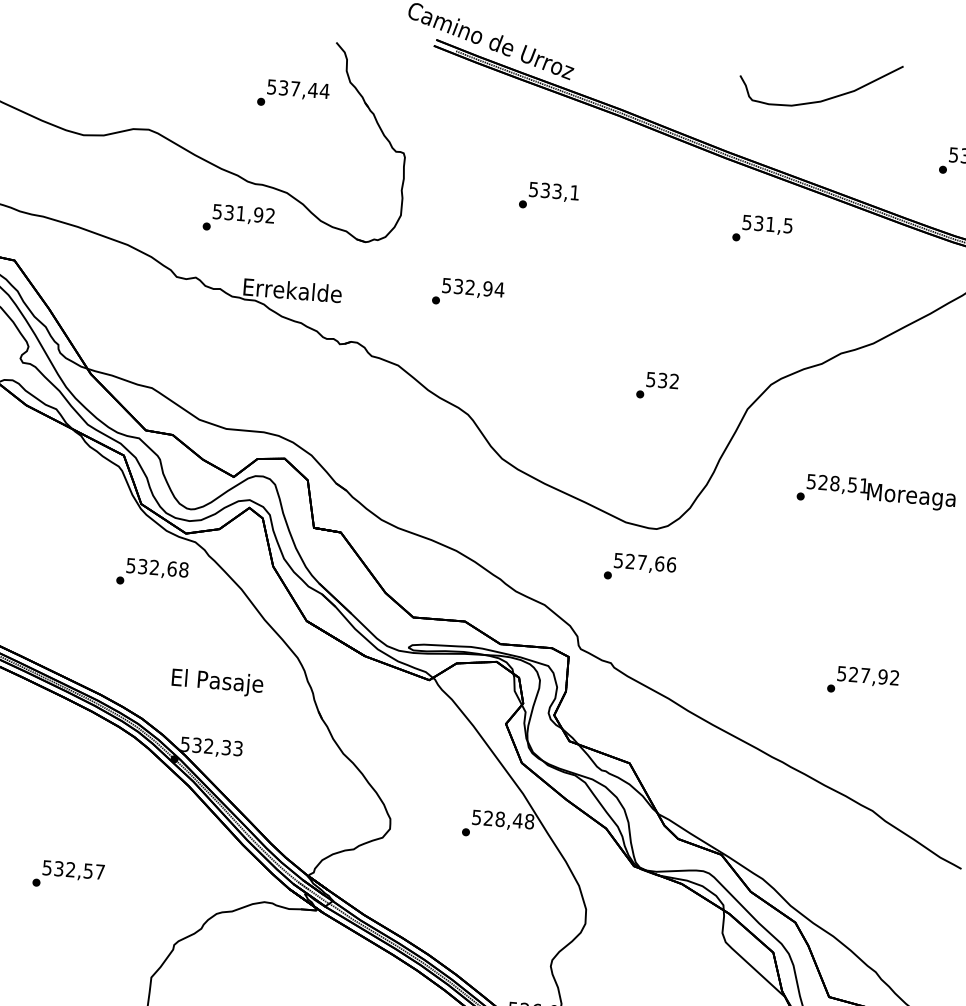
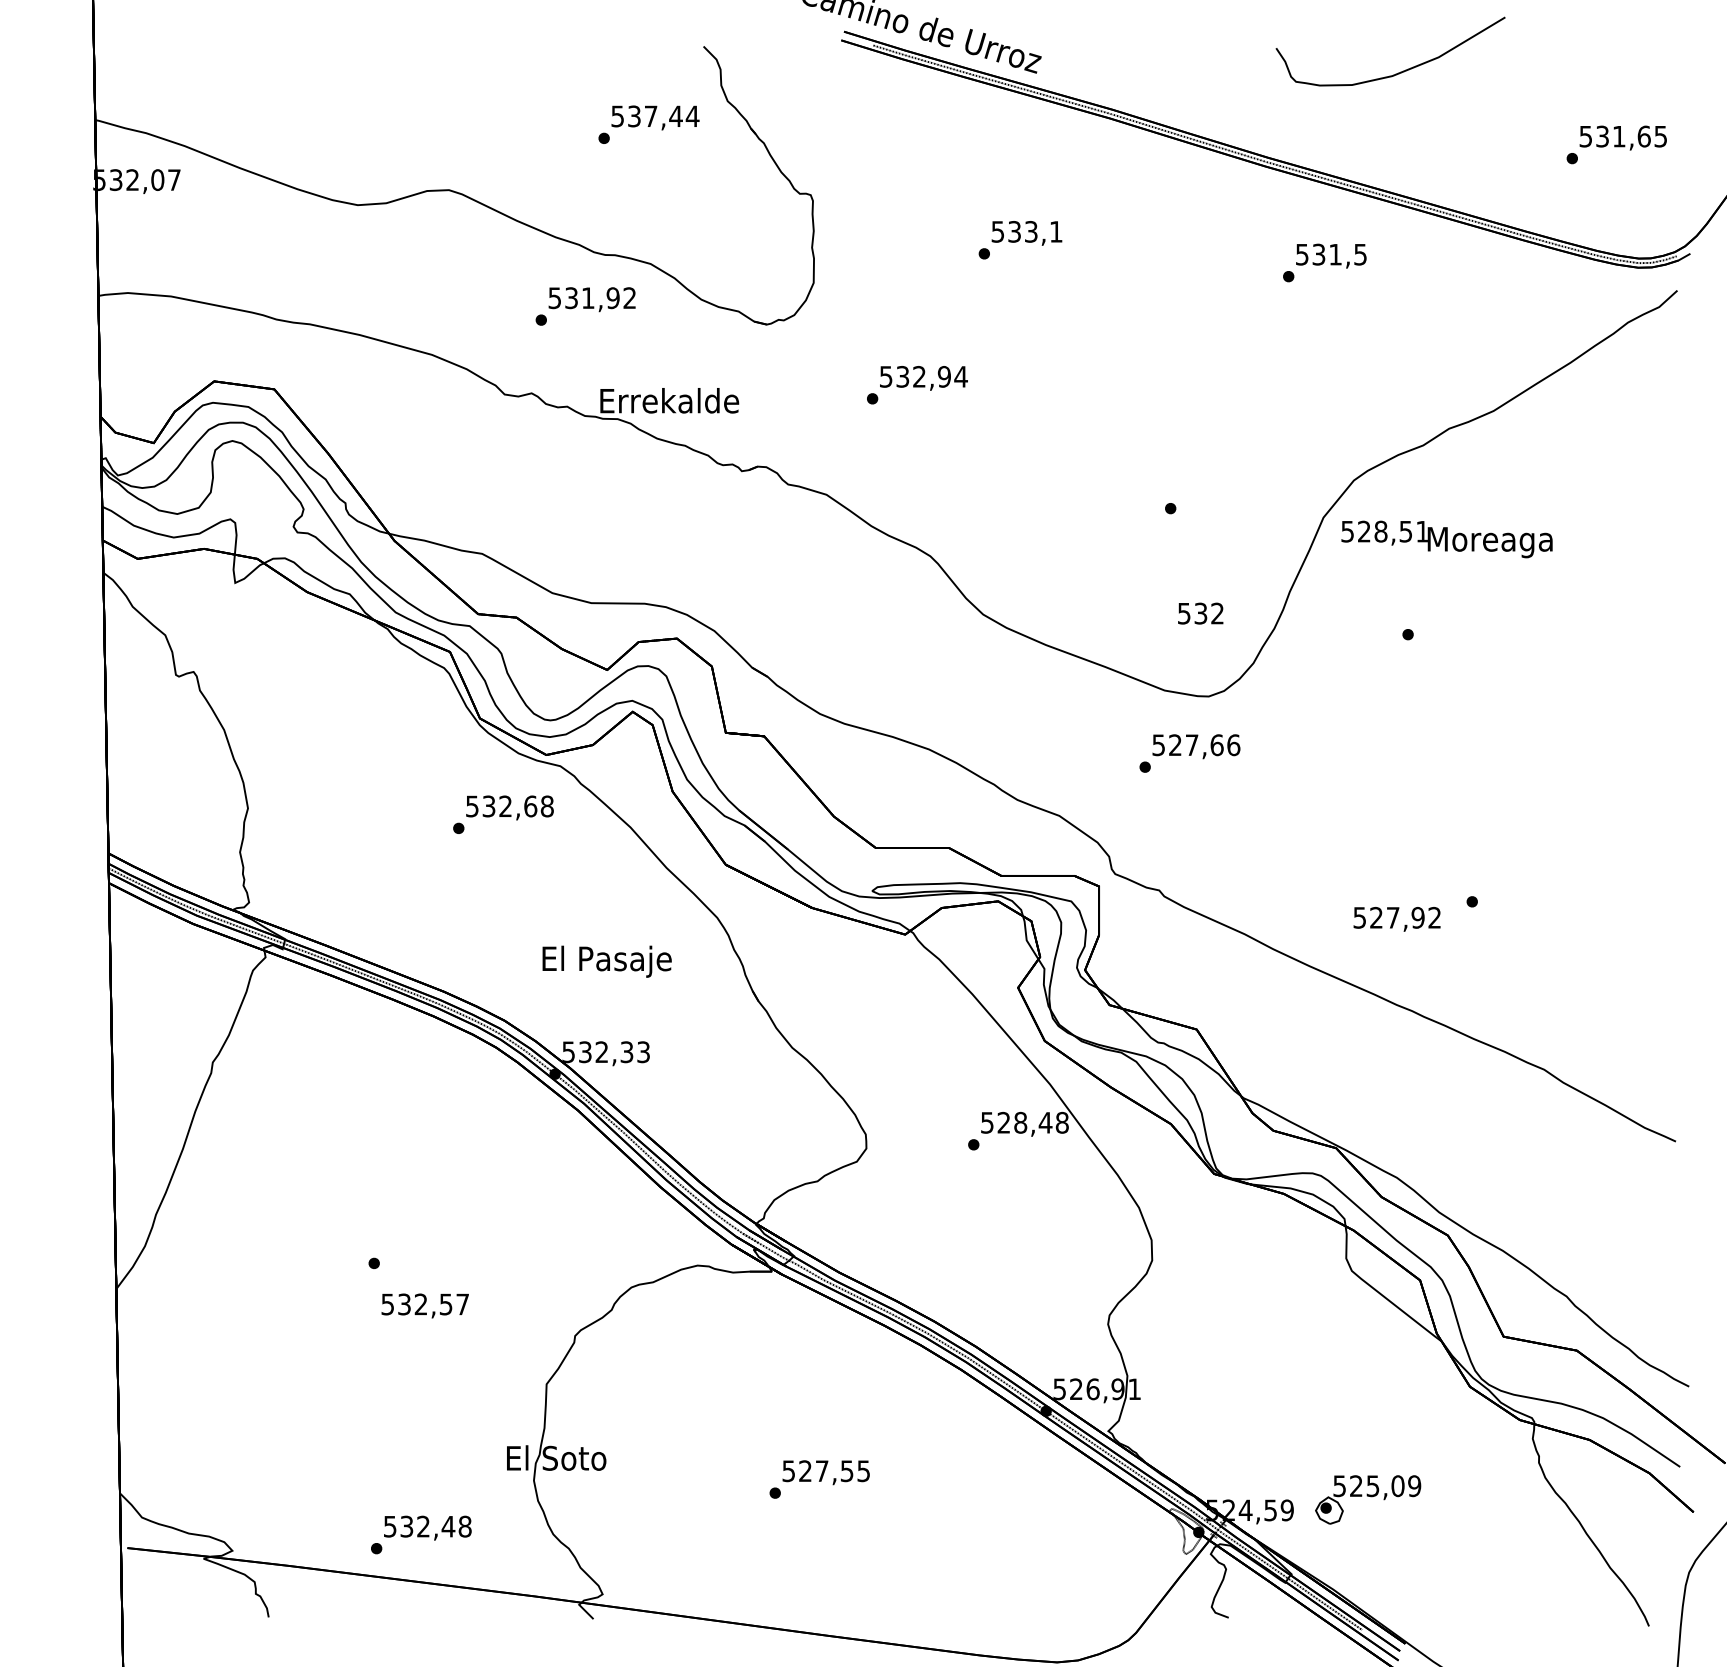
text: (662, 380) -> (1200, 613), moved
text: (880, 492) -> (1446, 539), moved
text: (867, 676) -> (1396, 919), moved
text: (73, 870) -> (424, 1305), moved

